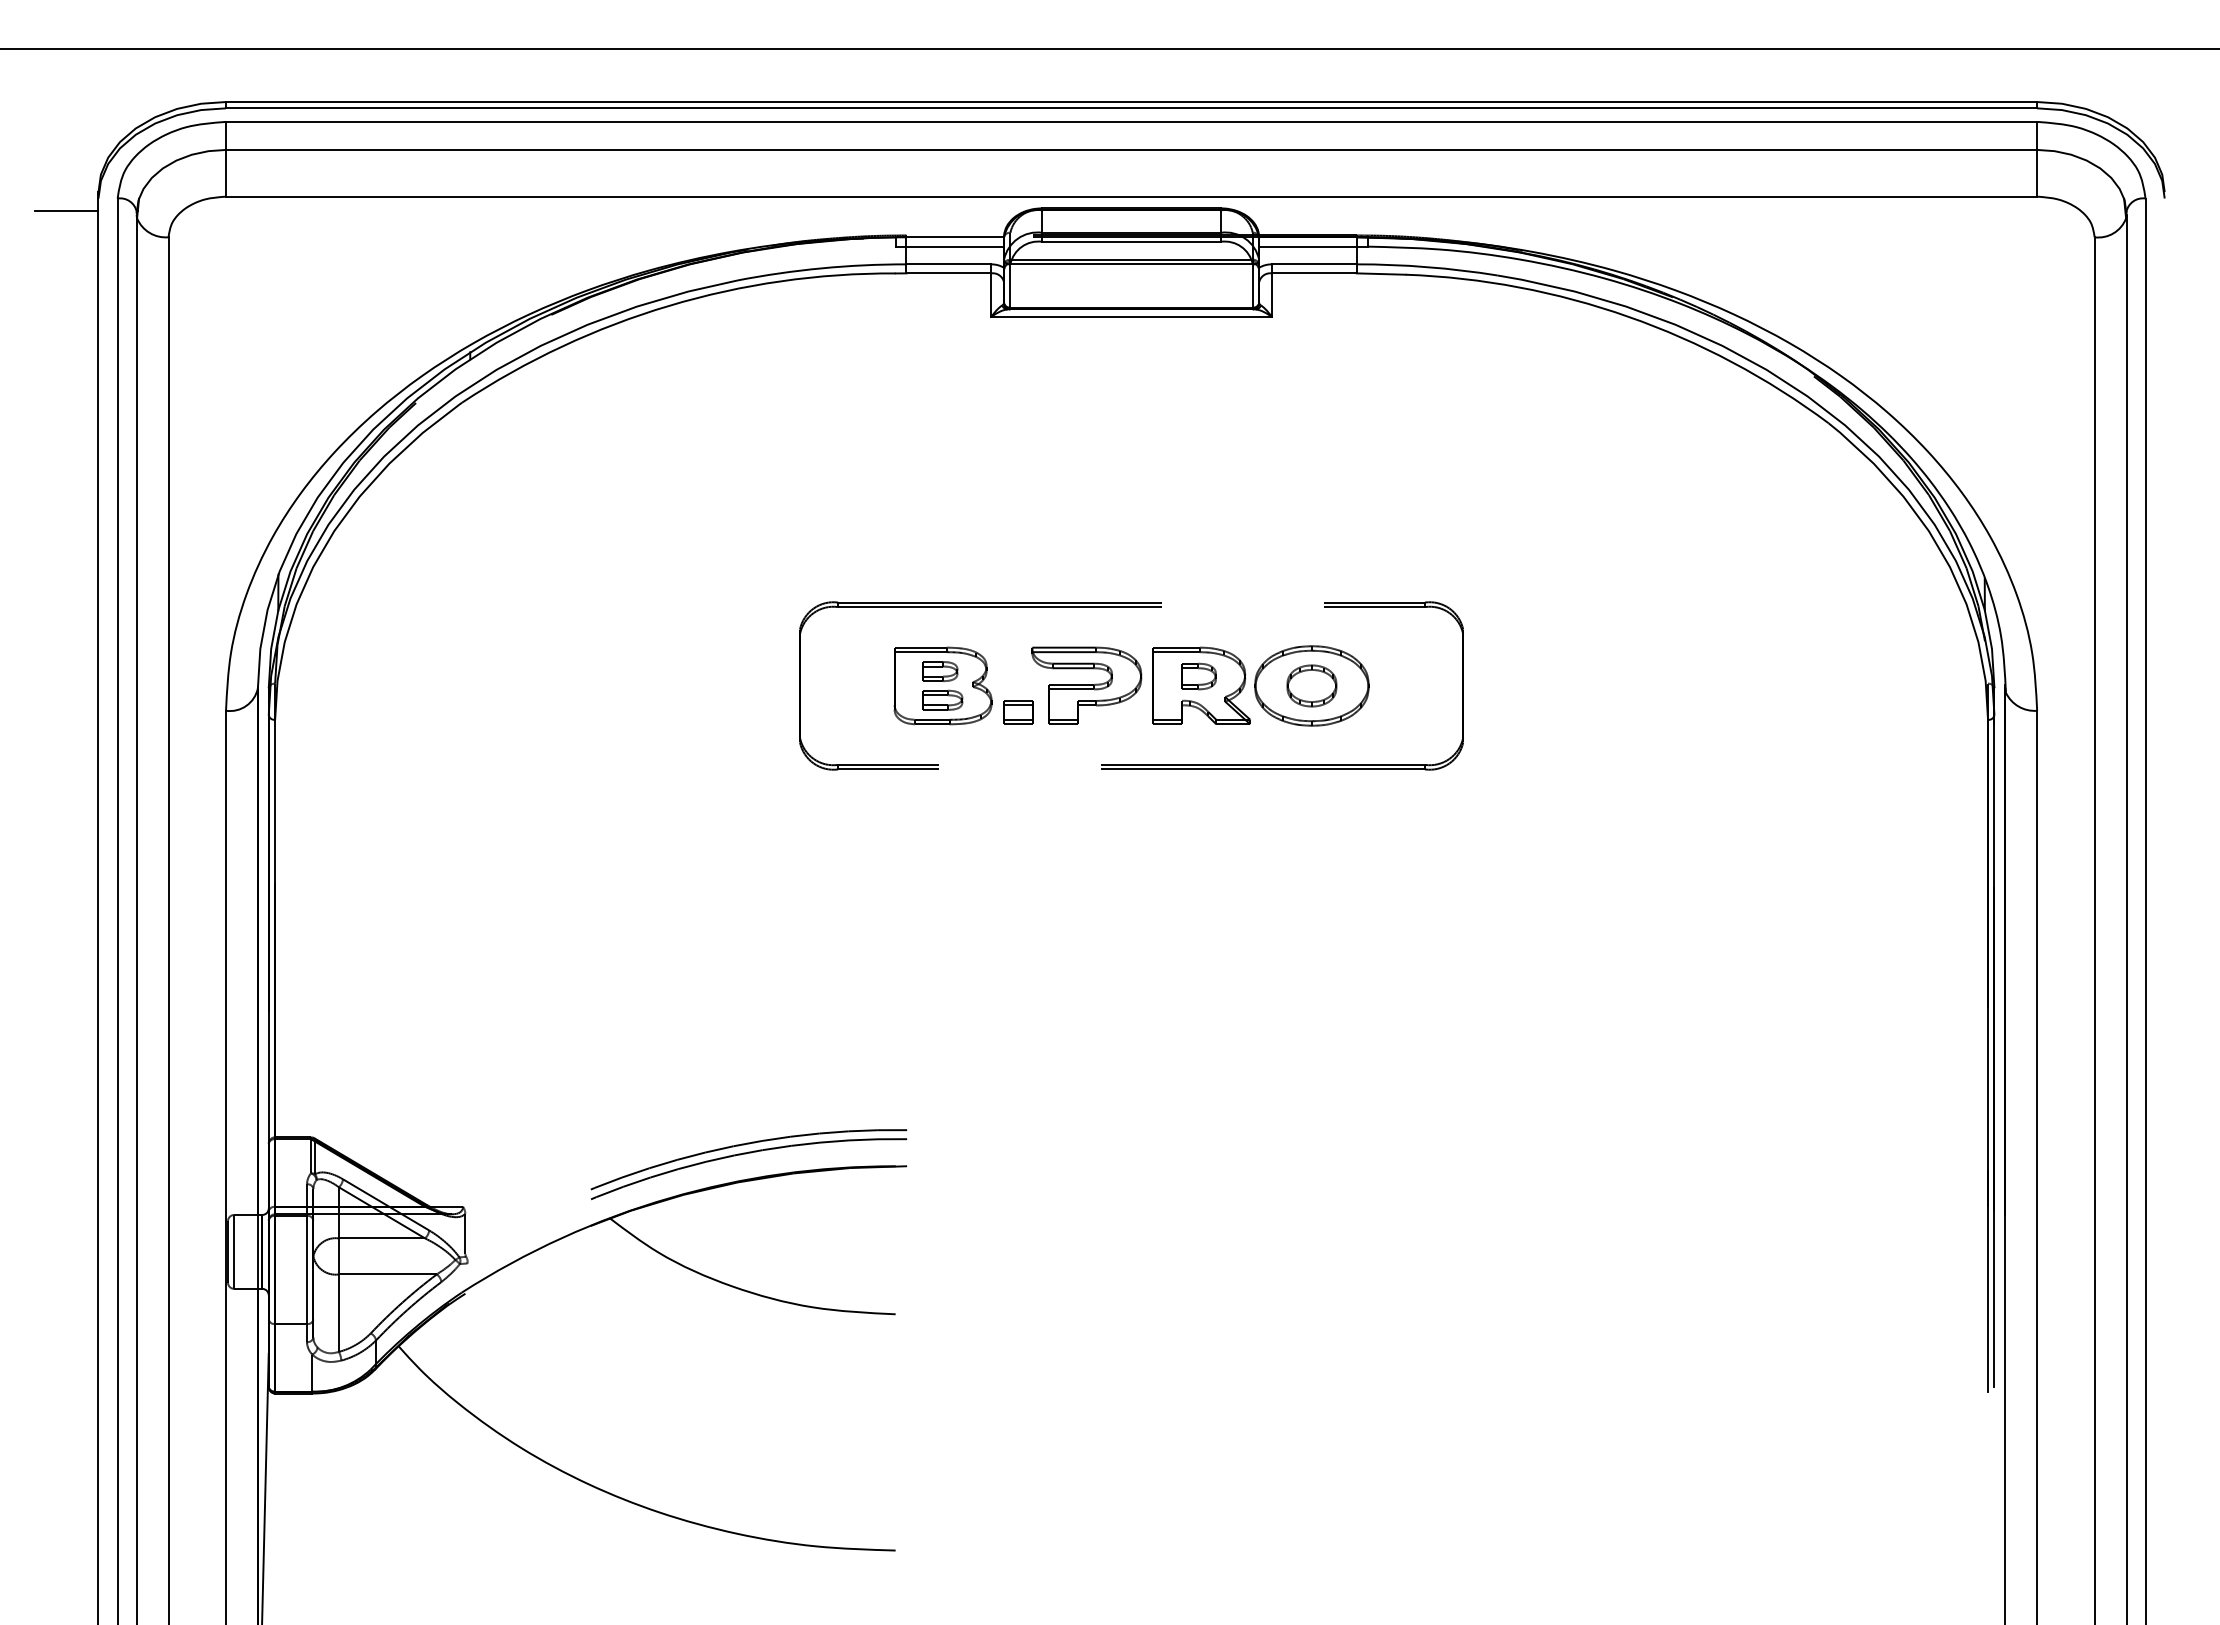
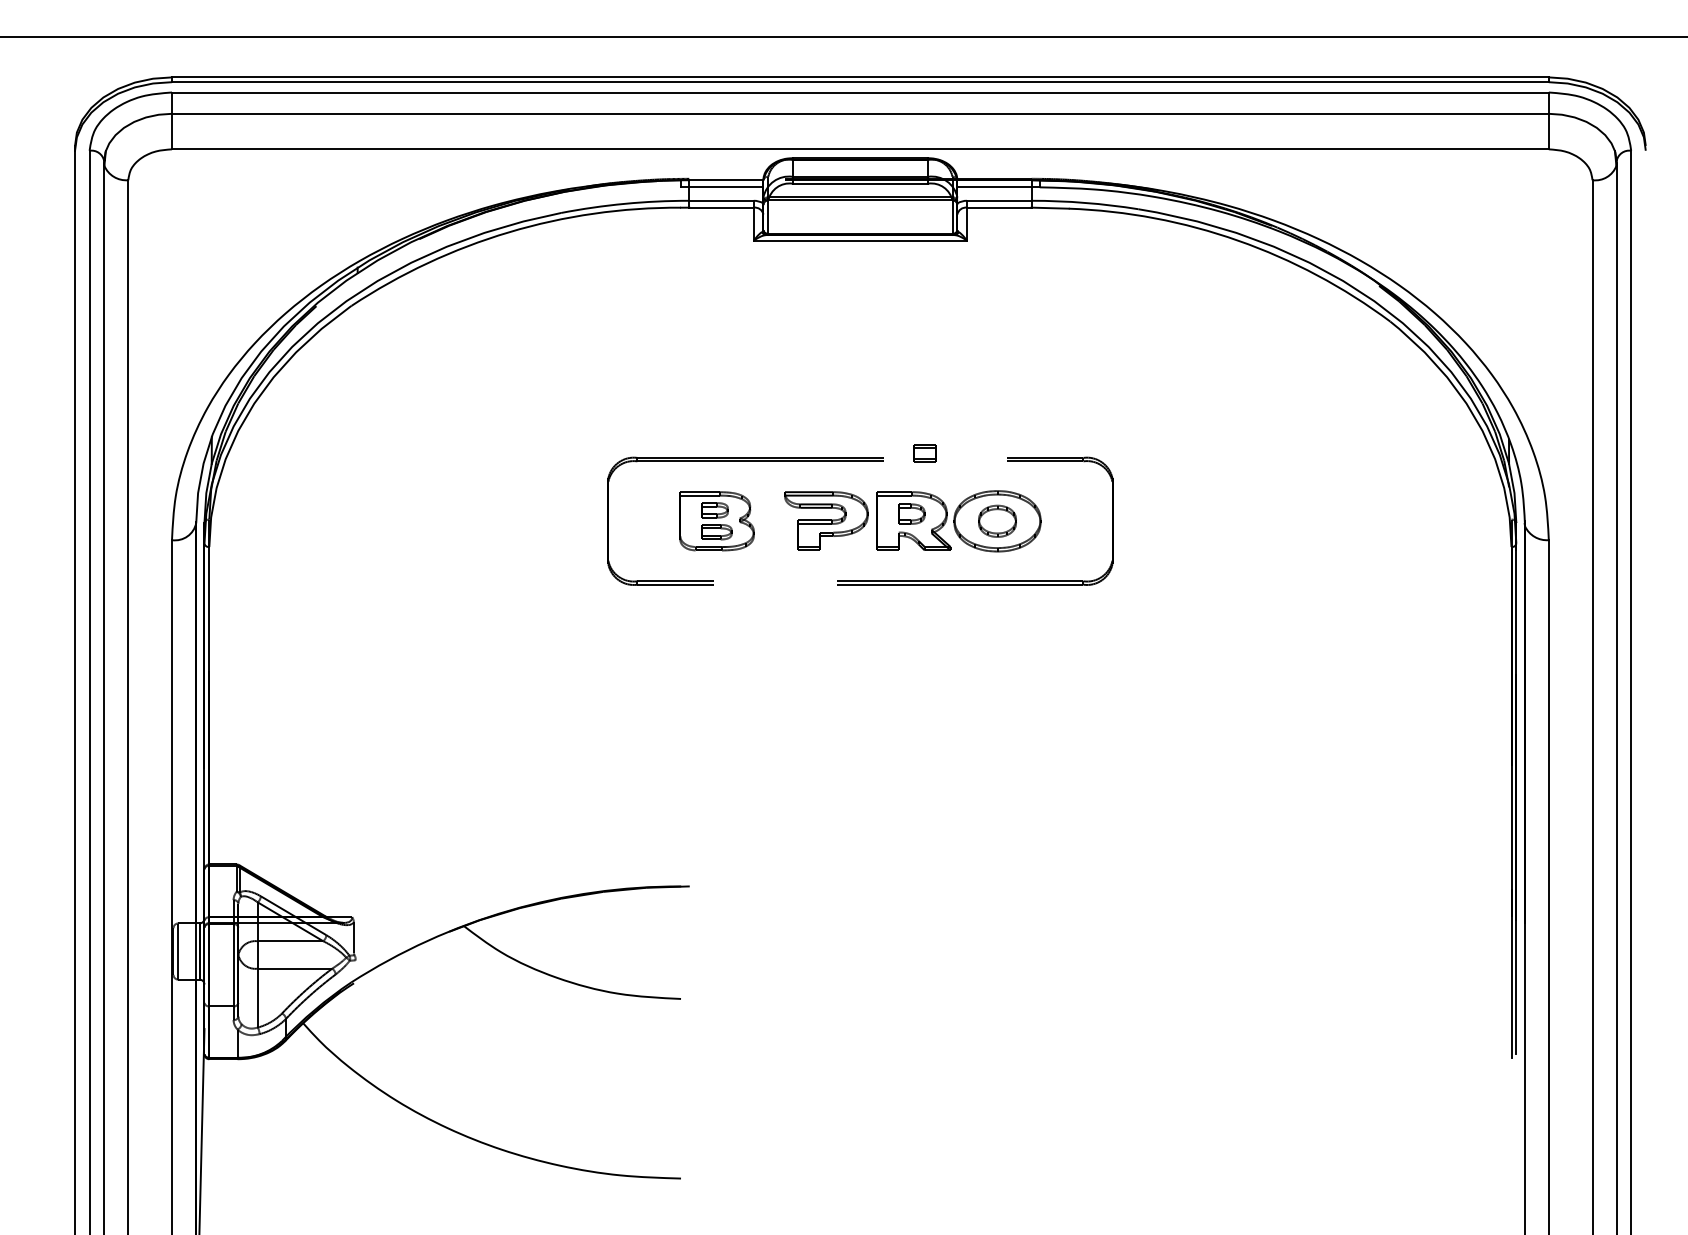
line: (66, 211) -> (50, 160), removed
part: (1018, 712) -> (924, 453), moved
part: (746, 1154) -> (567, 877), removed

